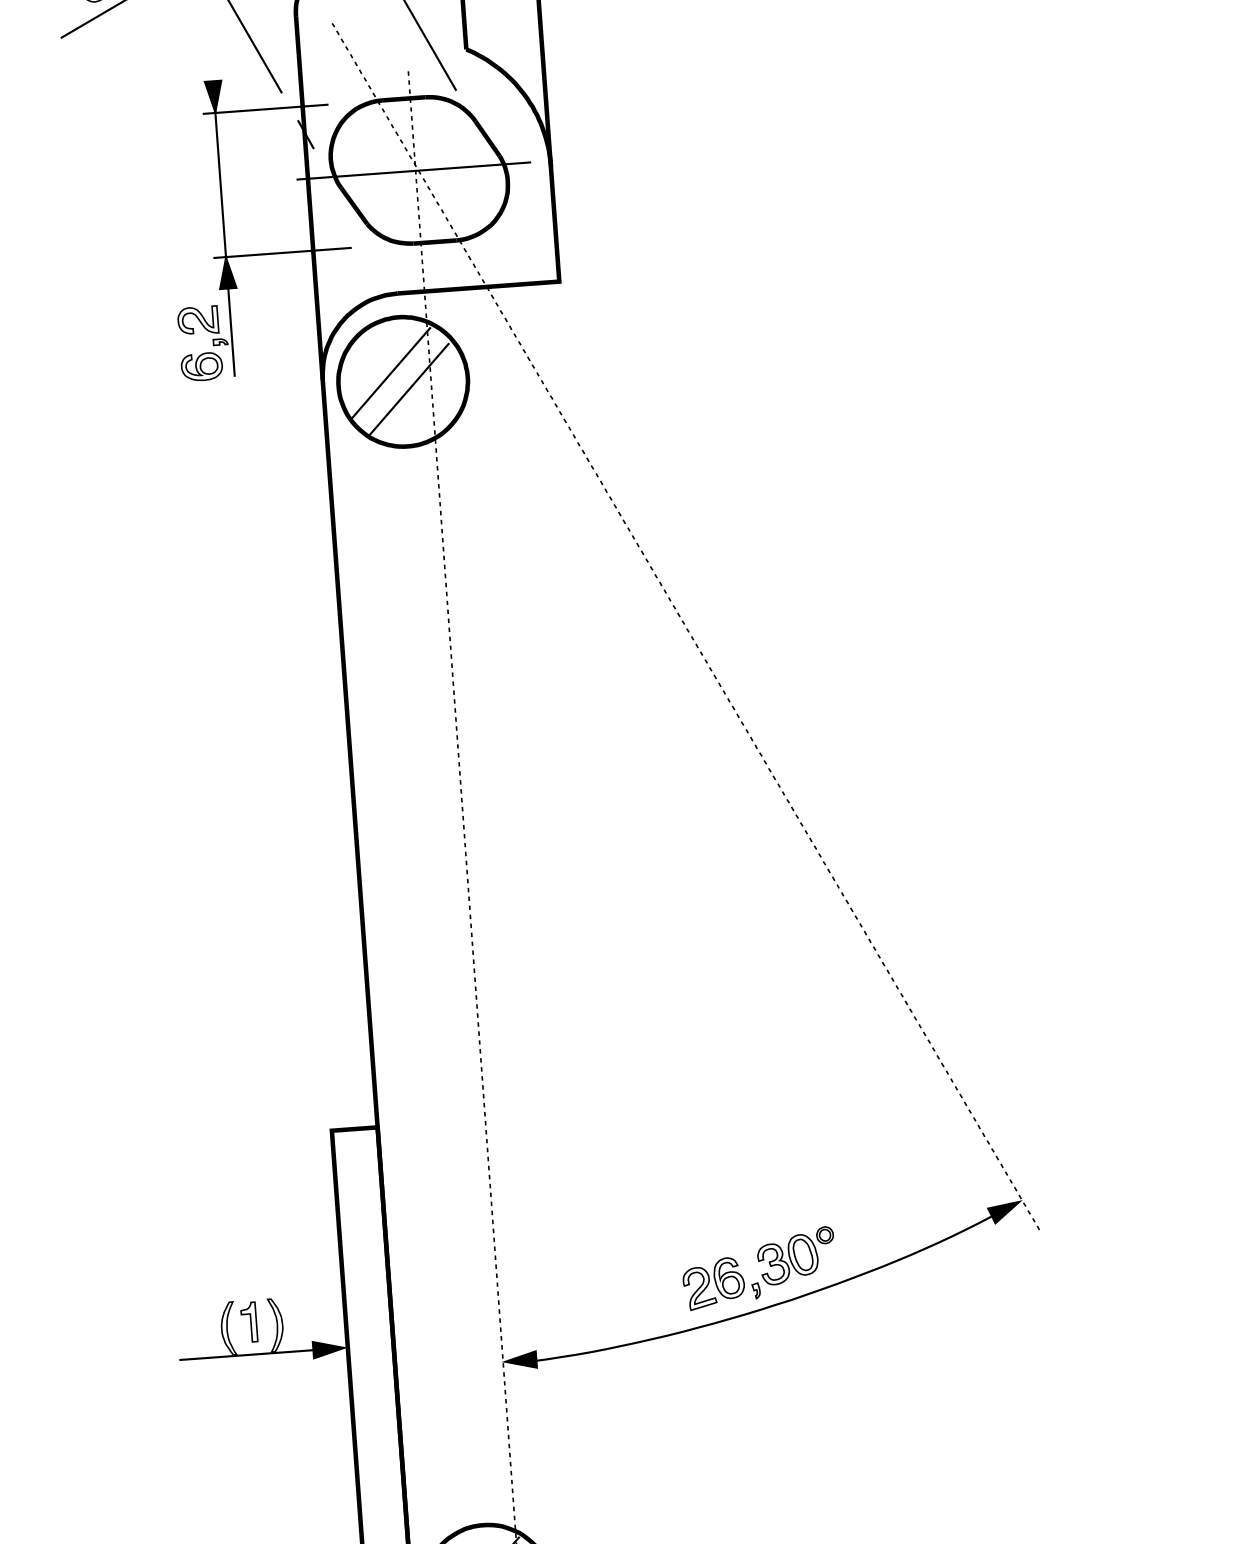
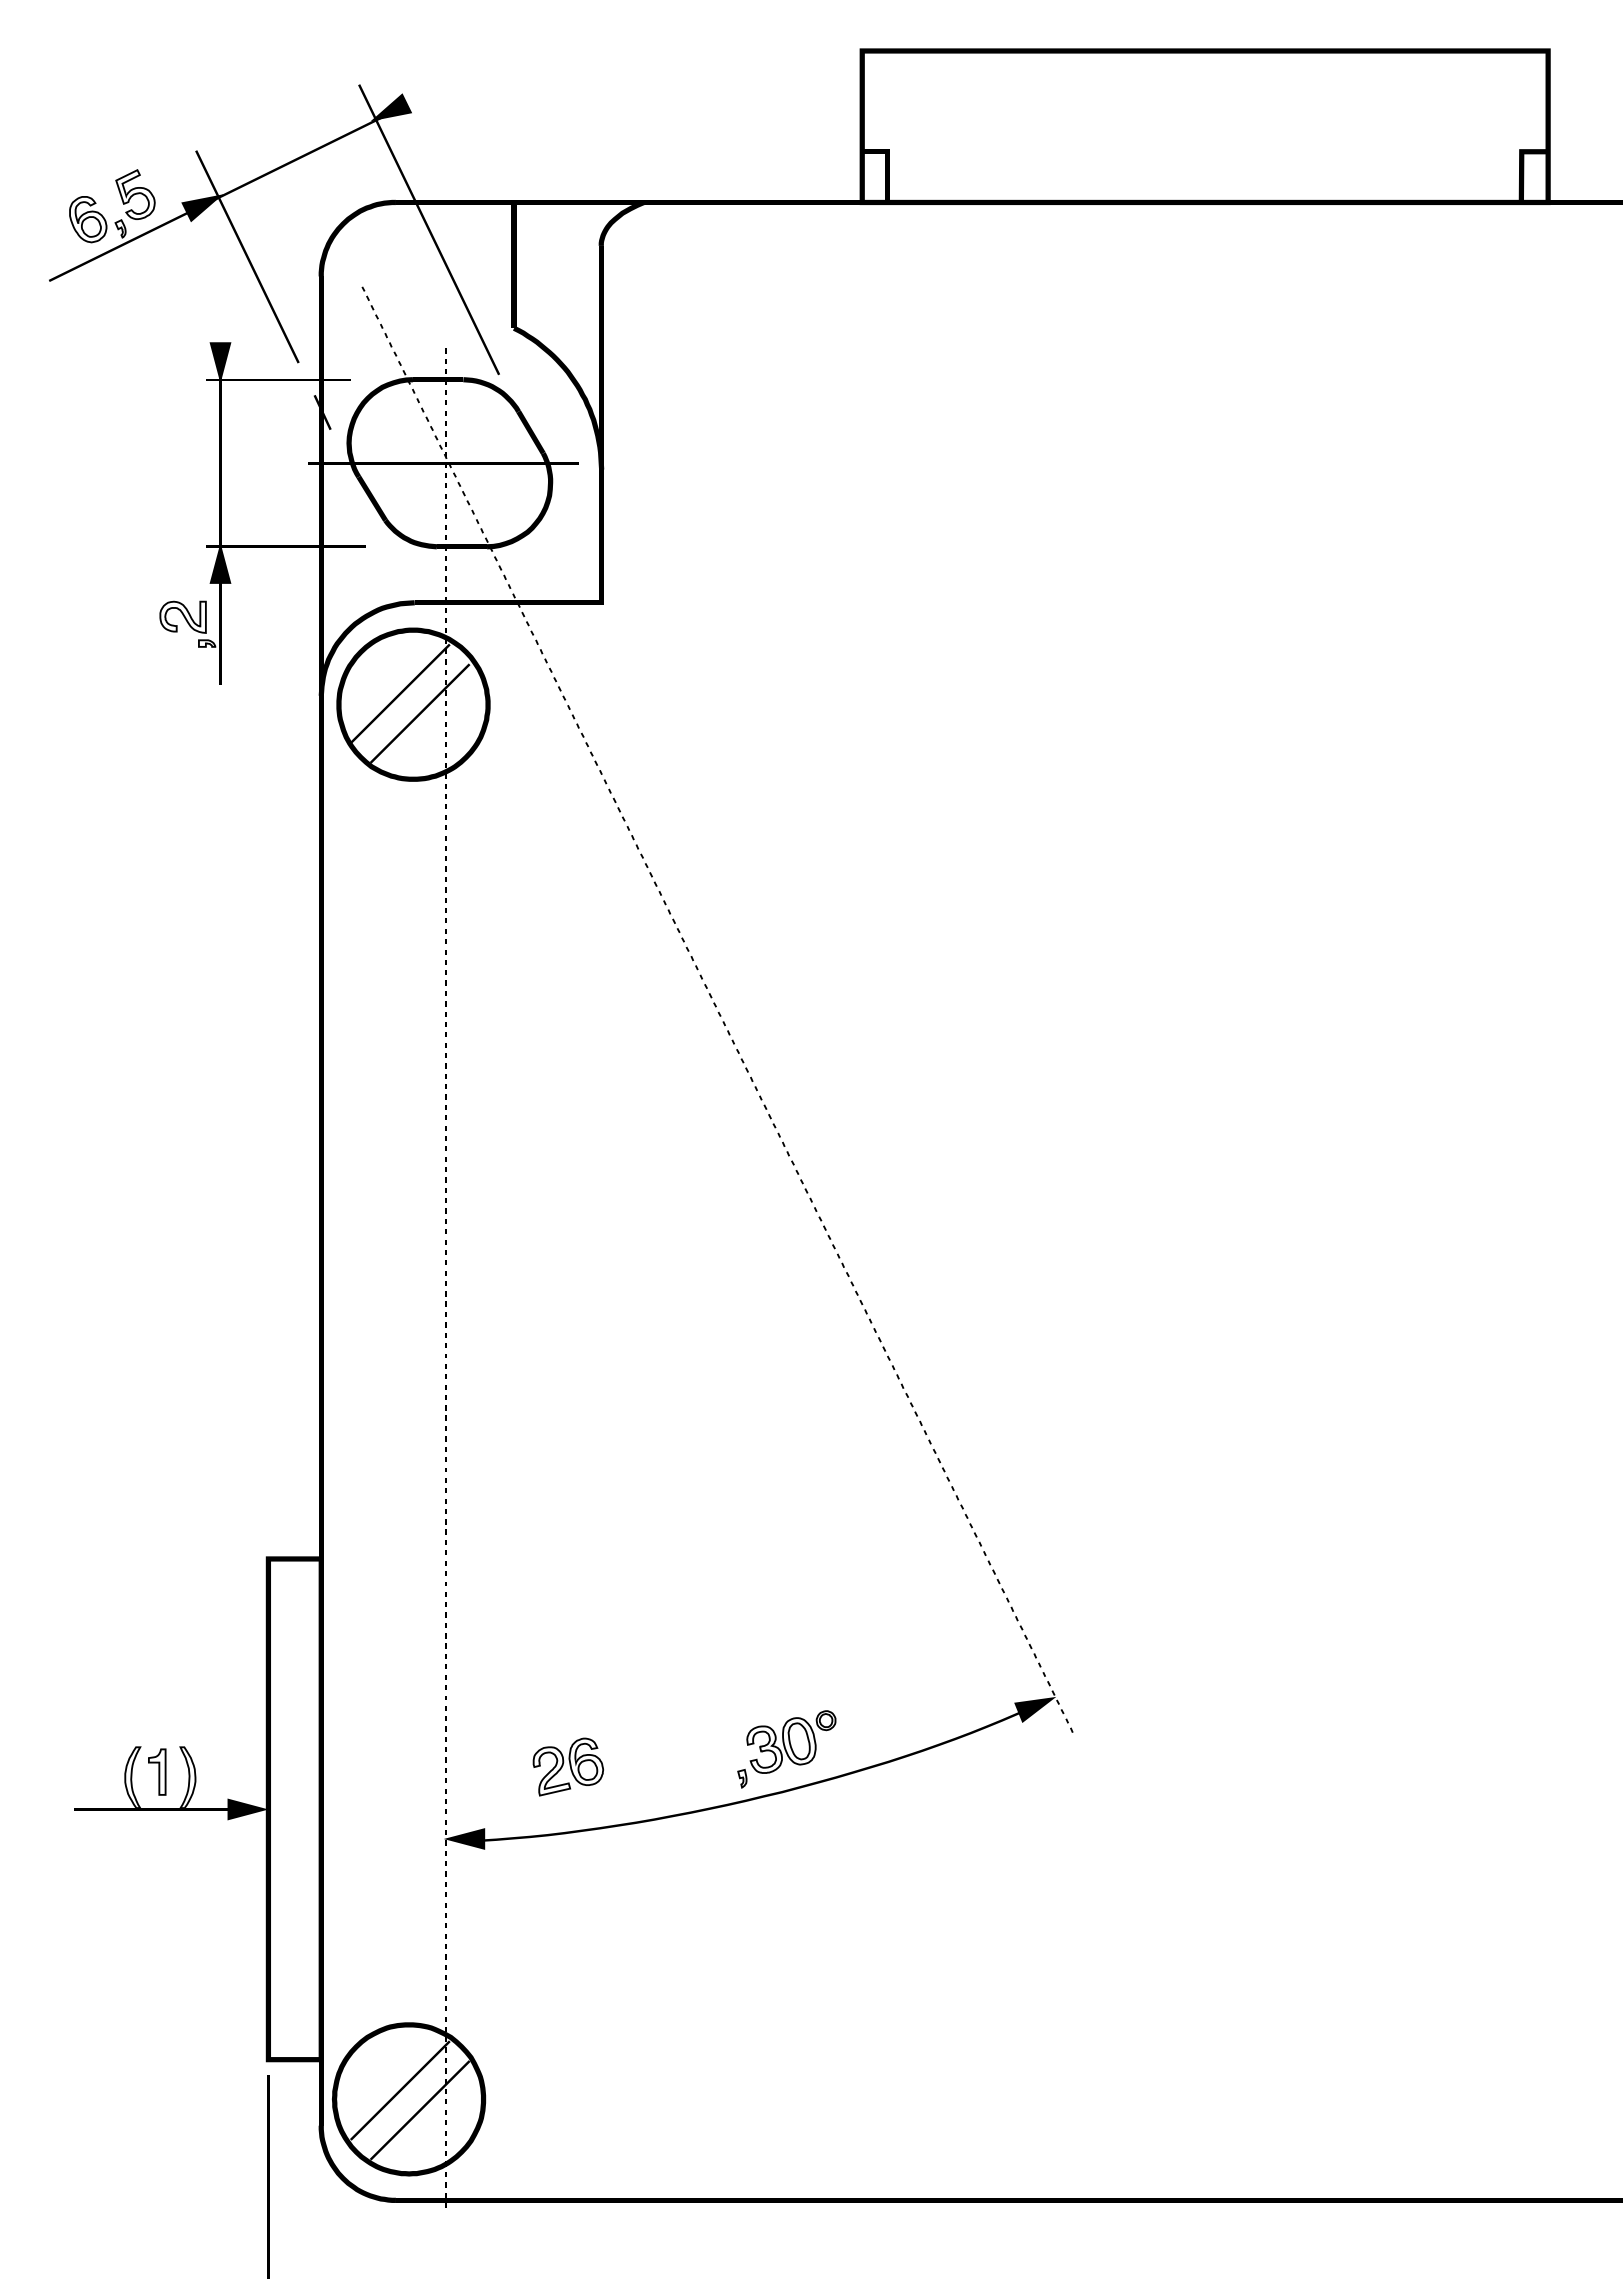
part: (201, 366) -> (183, 670), removed
part: (713, 1283) -> (567, 1766), moved

